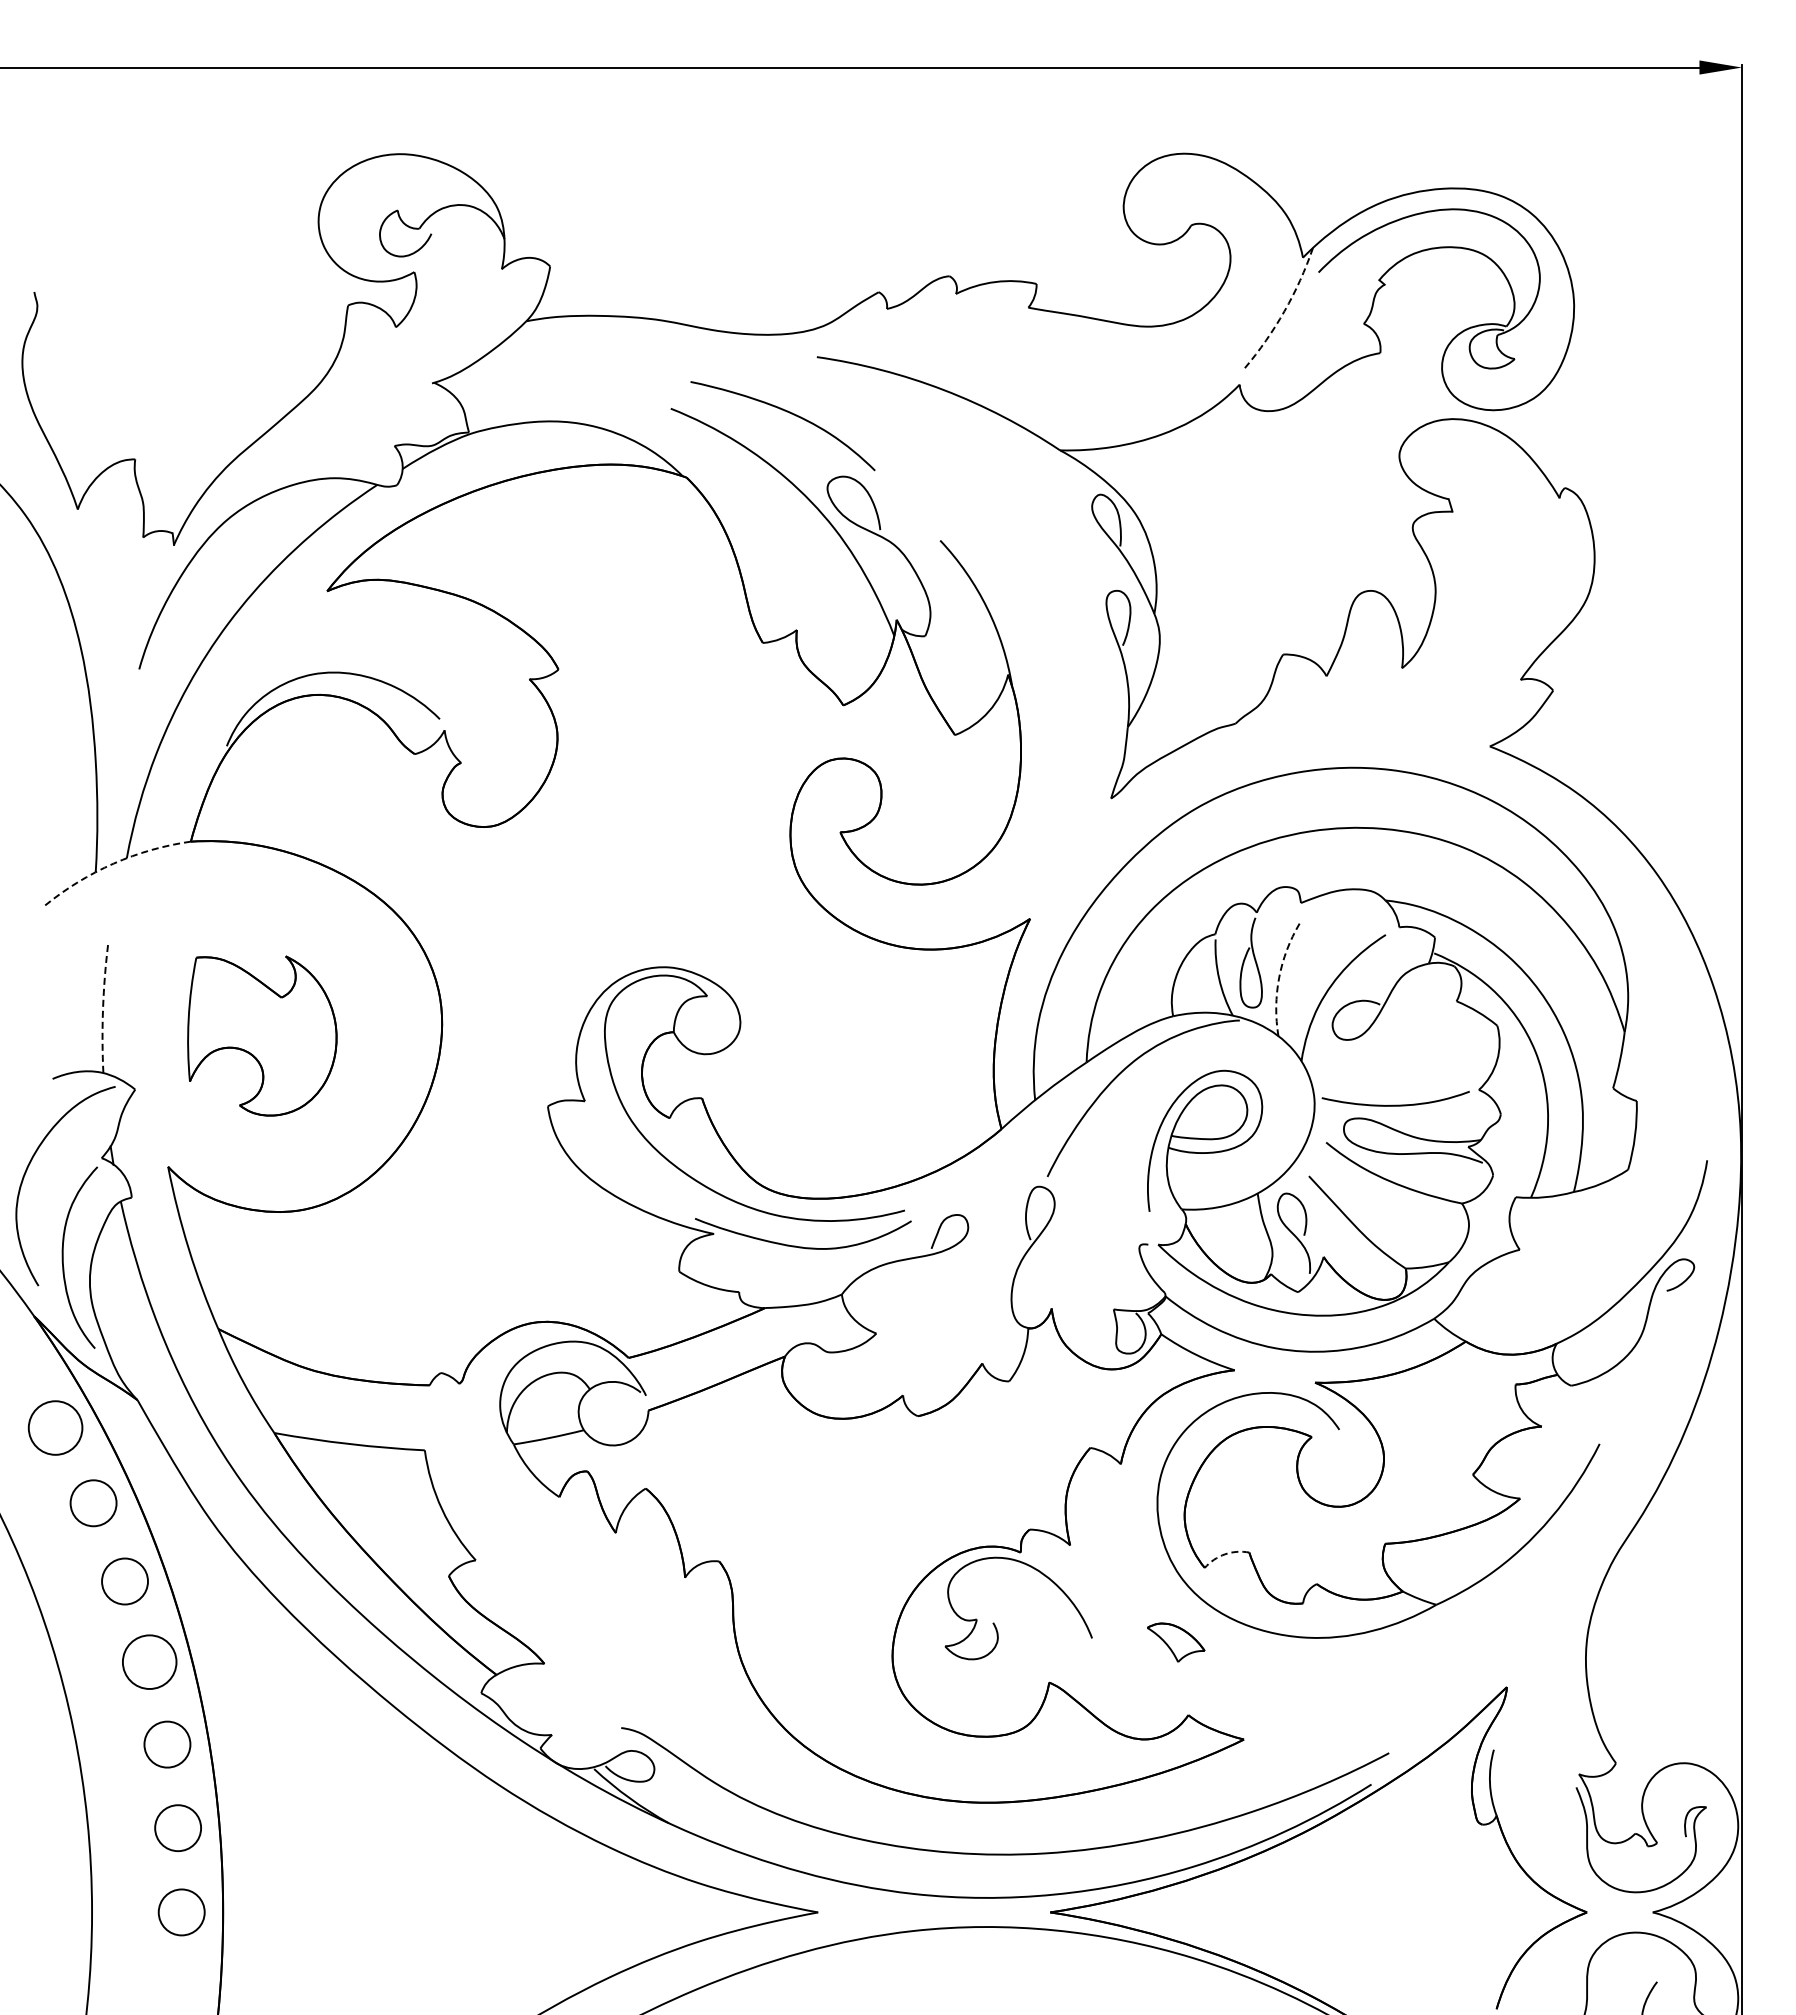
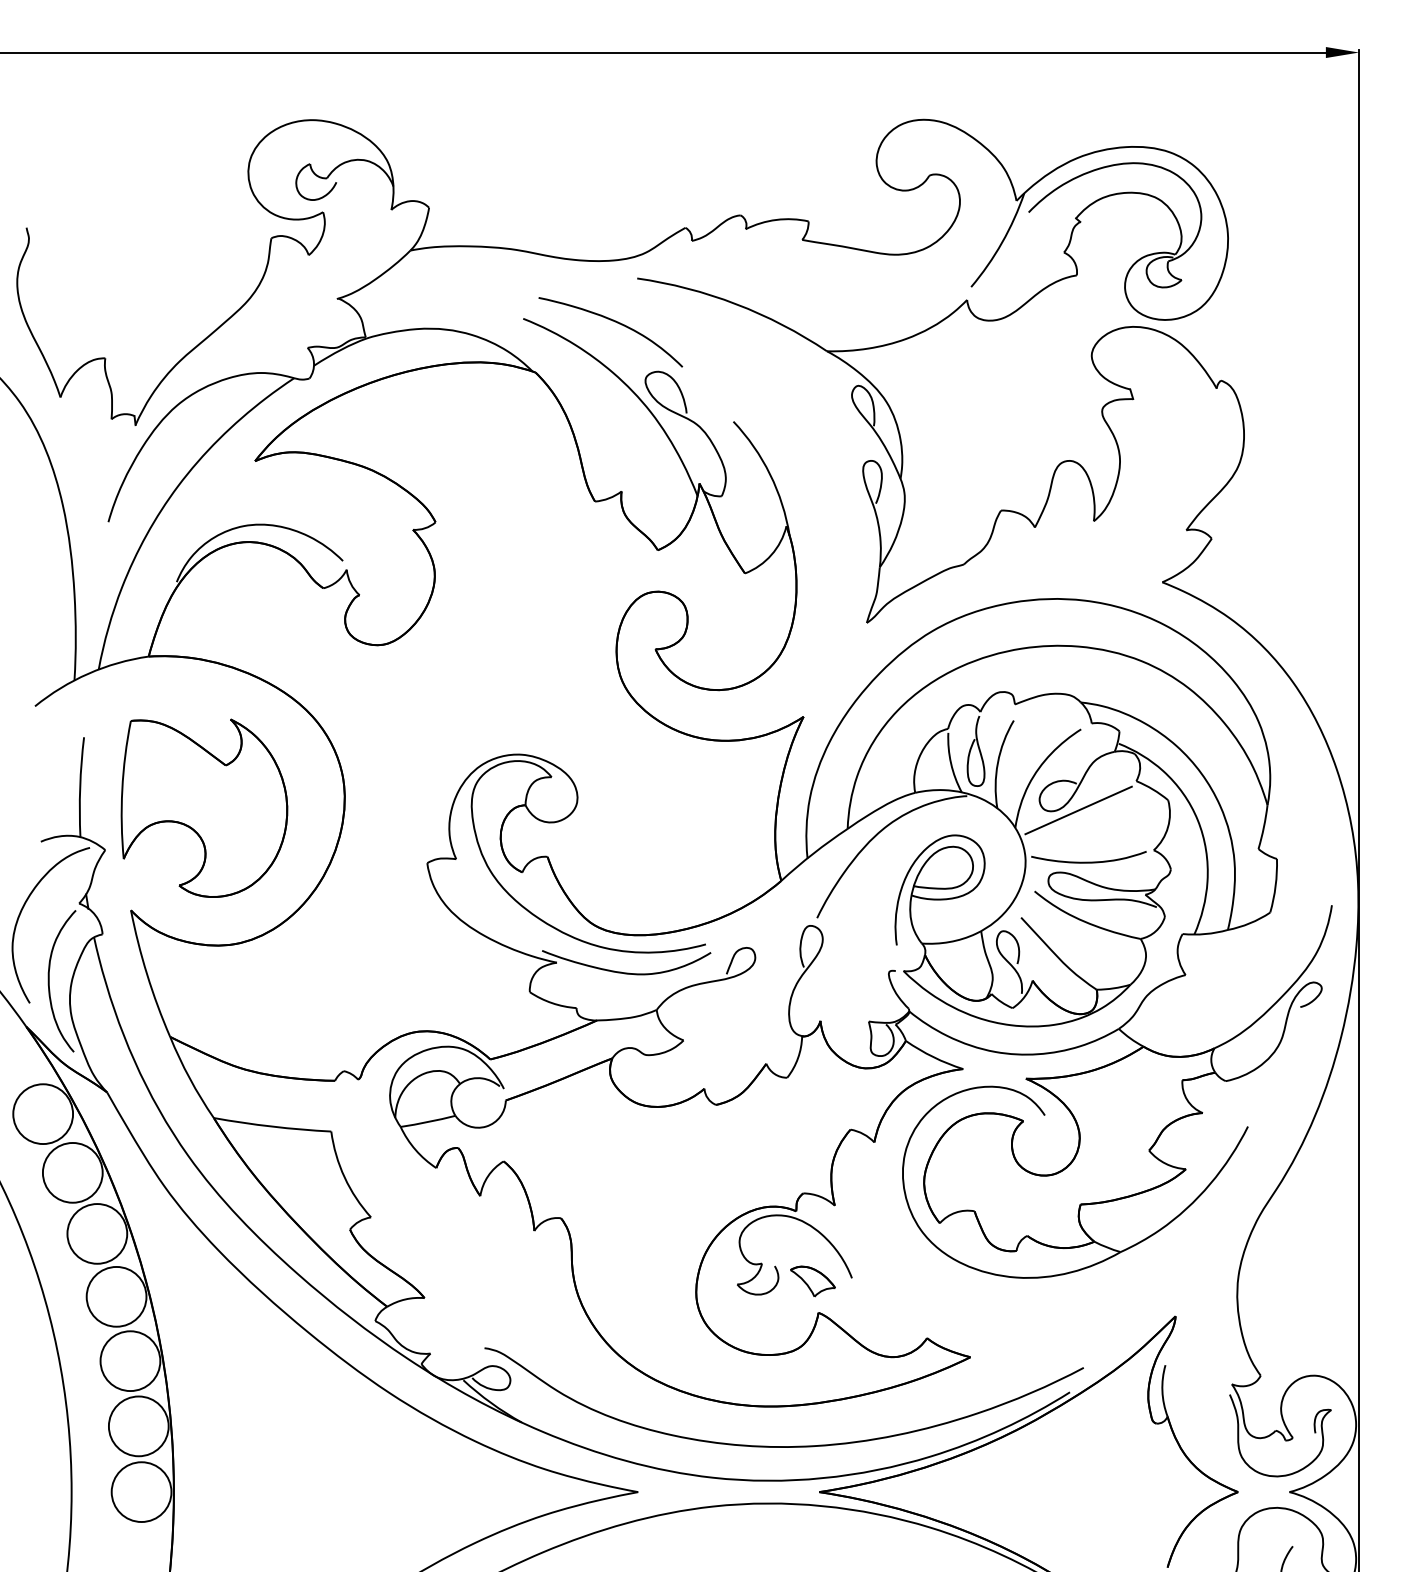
arc: (1284, 311) -> (1002, 242), dashed -> solid
arc: (113, 863) -> (88, 673), dashed -> solid
arc: (1279, 977) -> (998, 762), dashed -> solid
arc: (103, 1008) -> (80, 786), dashed -> solid
part: (262, 1035) -> (204, 807), size x1.43
line: (1382, 1038) -> (1078, 810), added
circle: (55, 1427) -> (43, 1113), size x1.43
circle: (93, 1503) -> (72, 1173), size x1.67
arc: (1225, 1554) -> (956, 1212), dashed -> solid
circle: (124, 1581) -> (96, 1233), size x1.67
part: (1176, 1642) -> (813, 1281), moved
circle: (149, 1661) -> (116, 1296), size x1.43
circle: (167, 1744) -> (130, 1361), size x1.67
circle: (177, 1827) -> (138, 1425), size x1.67
circle: (181, 1912) -> (141, 1492), size x1.67

